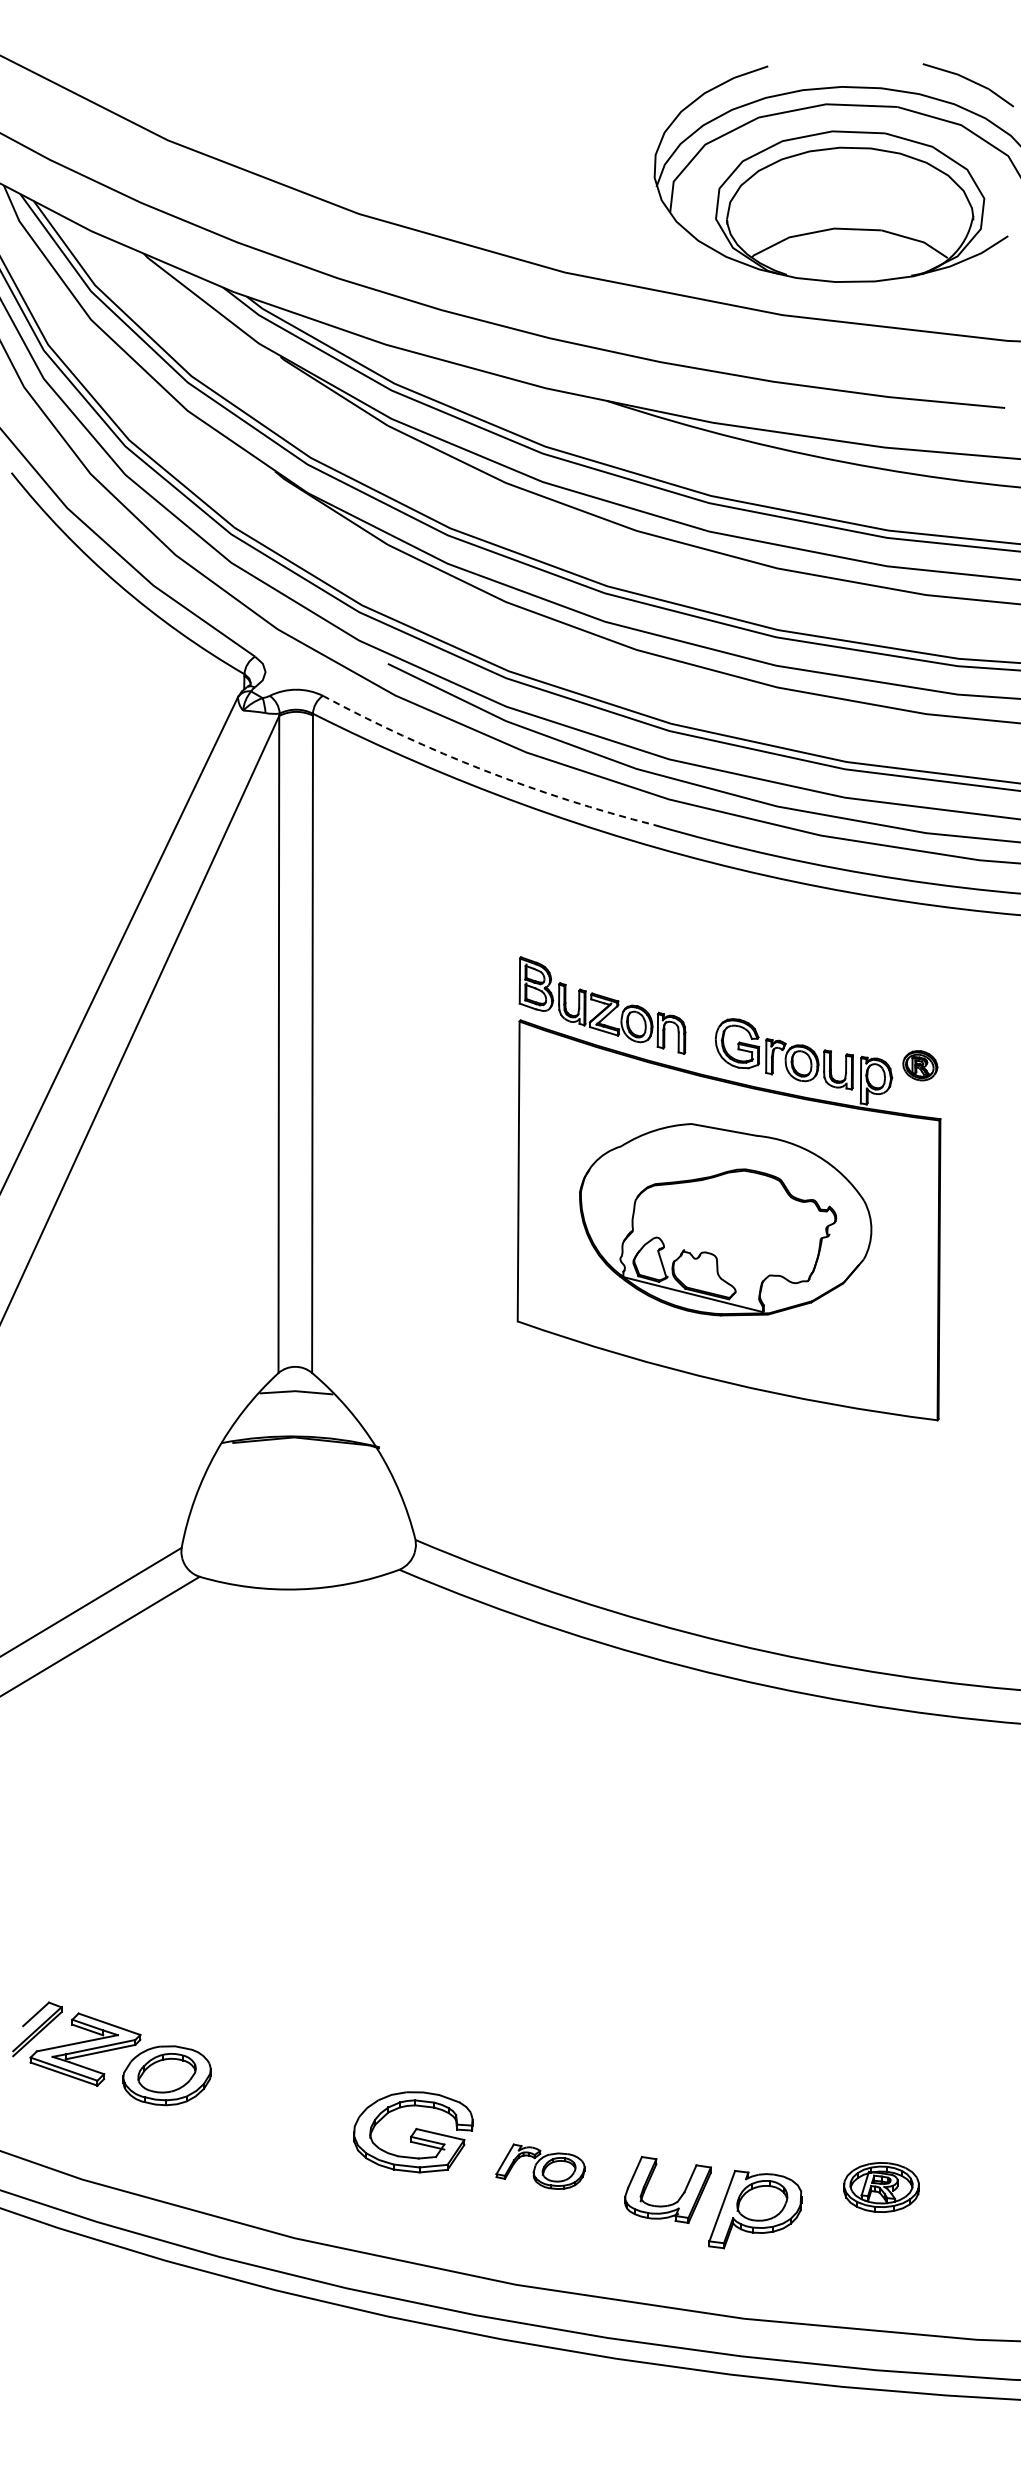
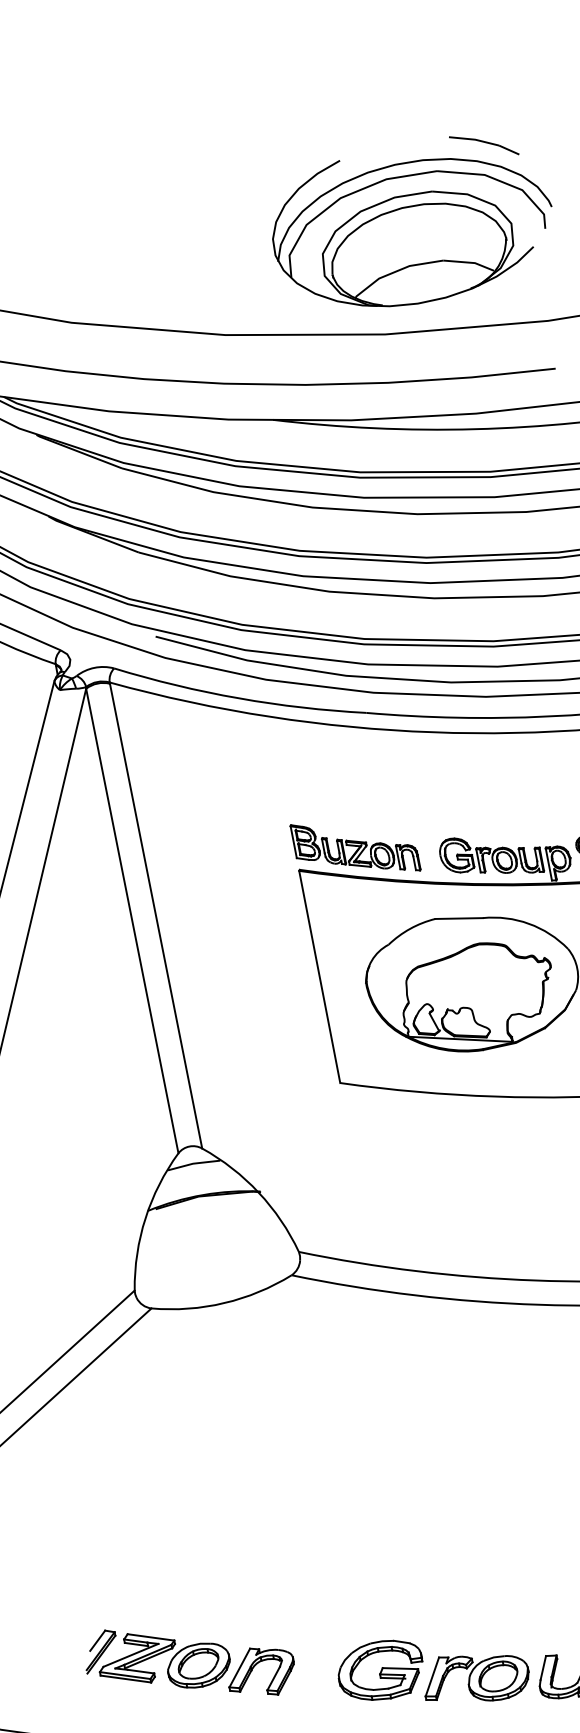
arc: (484, 770) -> (238, 698), dashed -> solid
part: (241, 2093) -> (254, 1667), added
part: (540, 2166) -> (475, 1677), size x1.67

